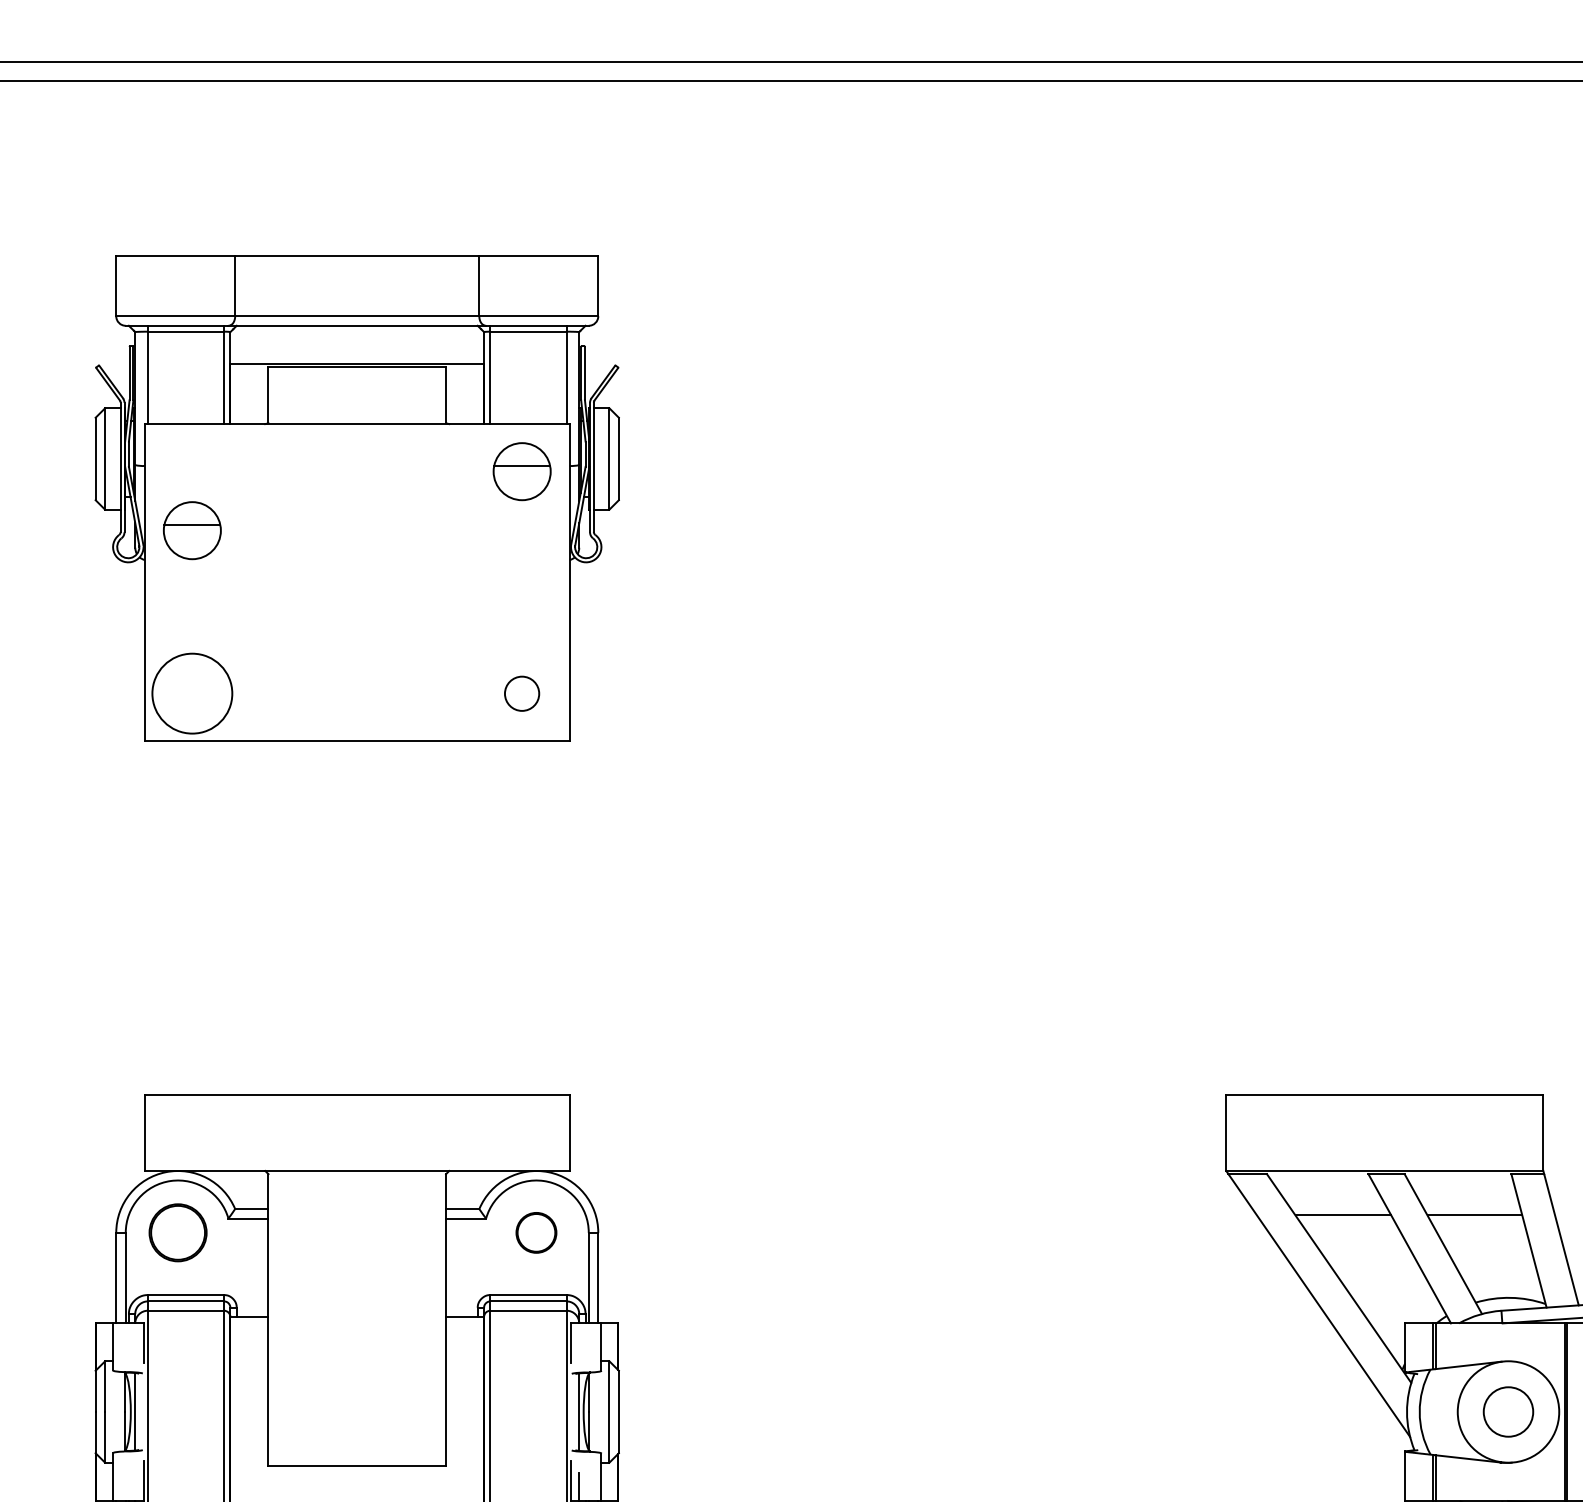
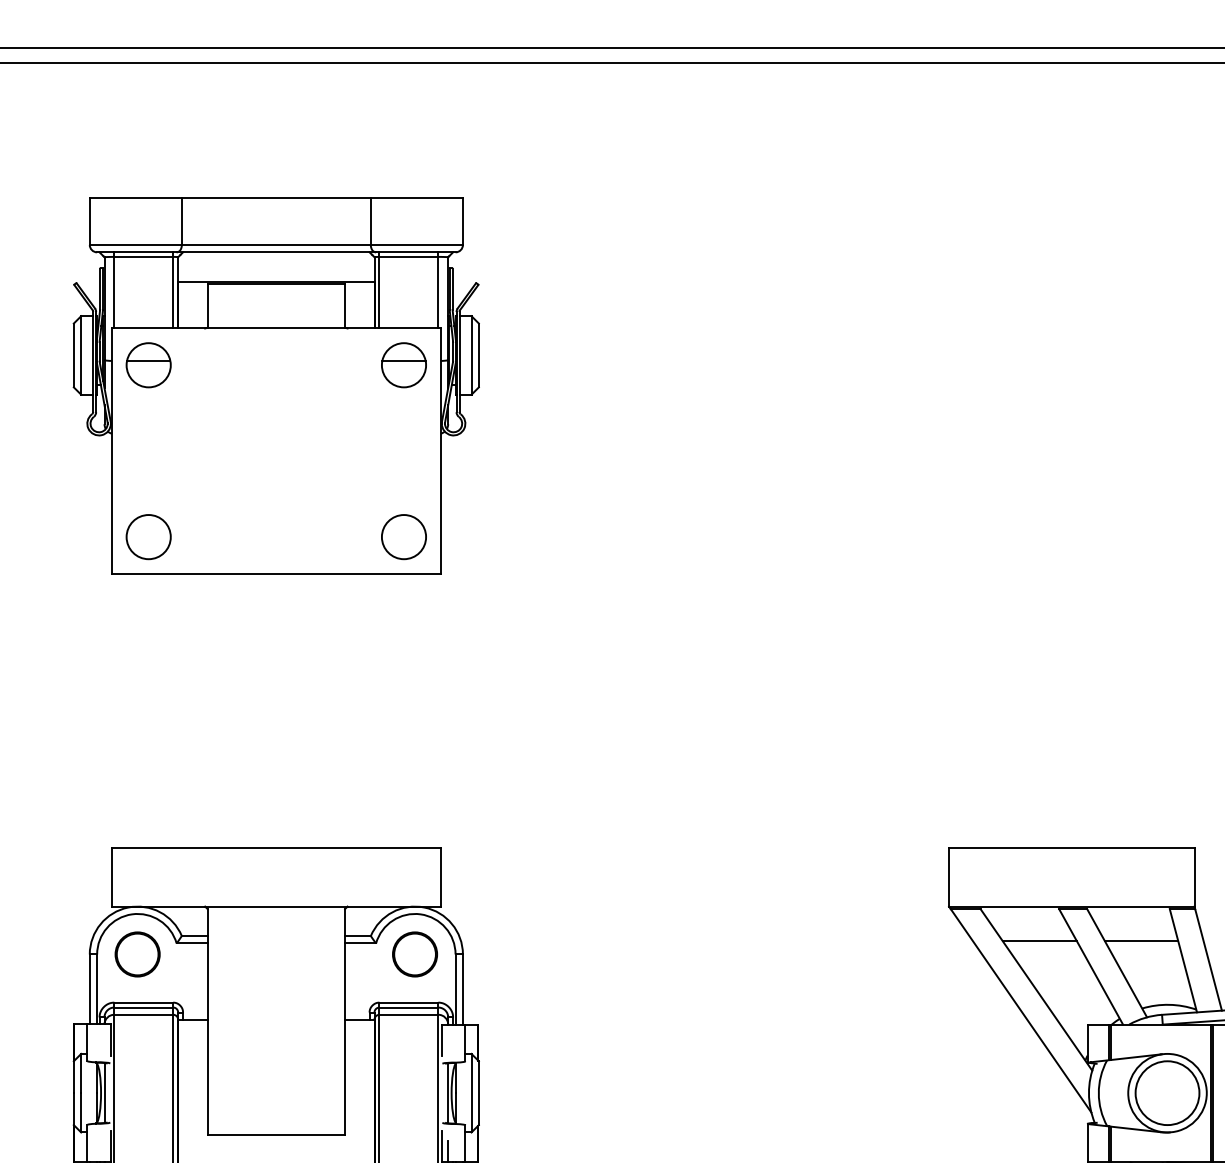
part: (192, 530) -> (148, 365), moved
circle: (191, 693) -> (148, 536), size x0.71
circle: (521, 693) -> (403, 536), size x1.67
circle: (536, 1232) -> (415, 954), size x1.43
circle: (1508, 1411) -> (1167, 1092), size x1.67

